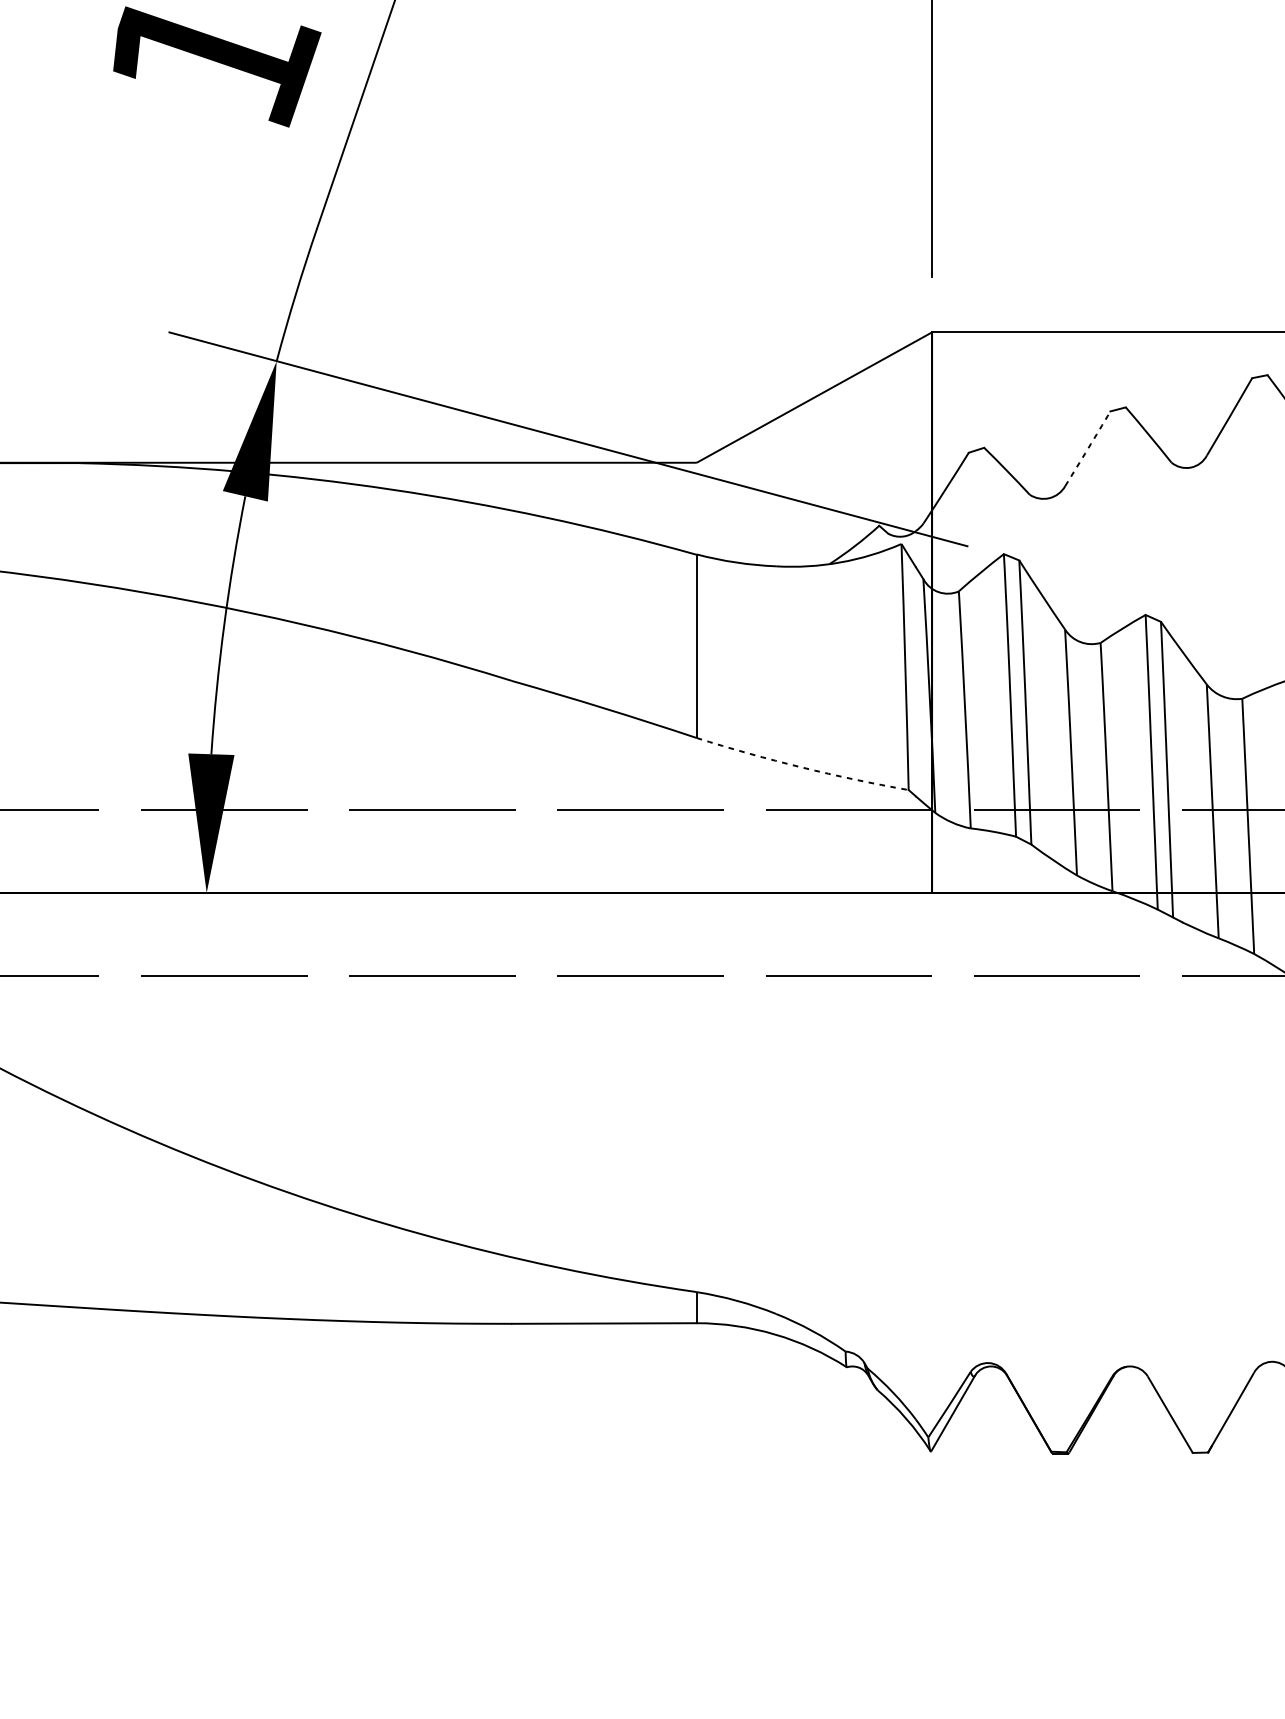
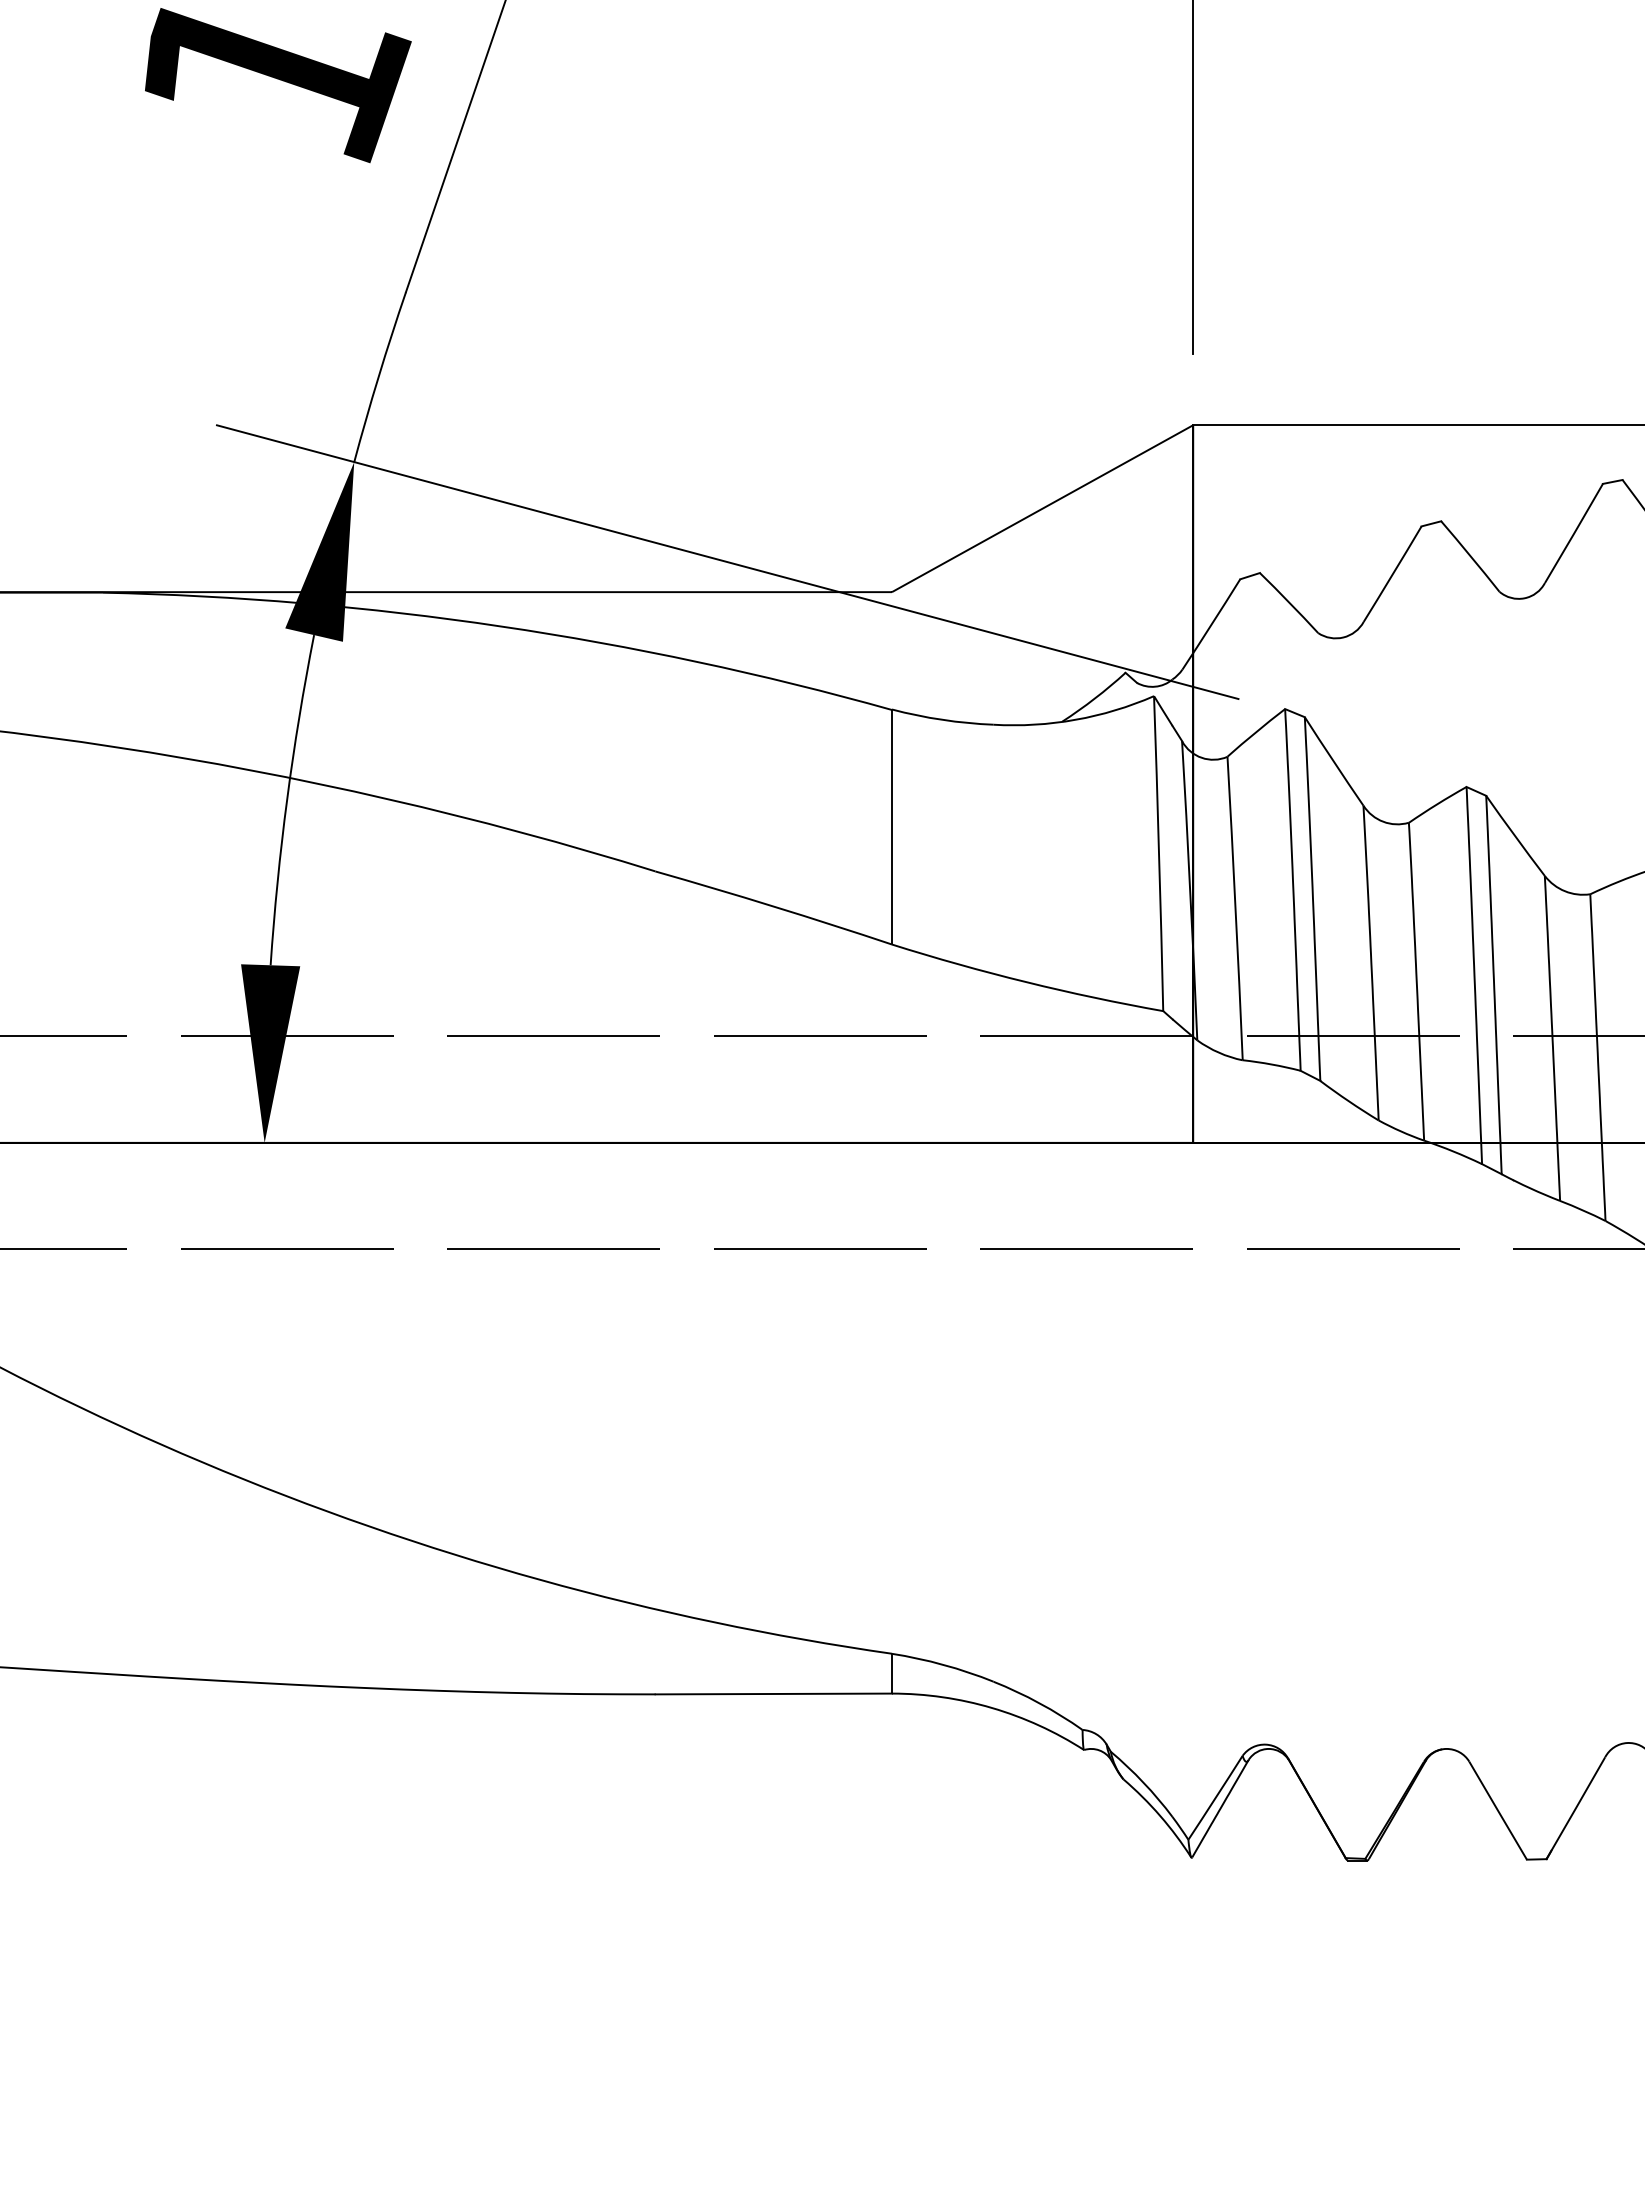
arc: (1087, 448) -> (1392, 574), dashed -> solid
arc: (801, 767) -> (1026, 982), dashed -> solid

